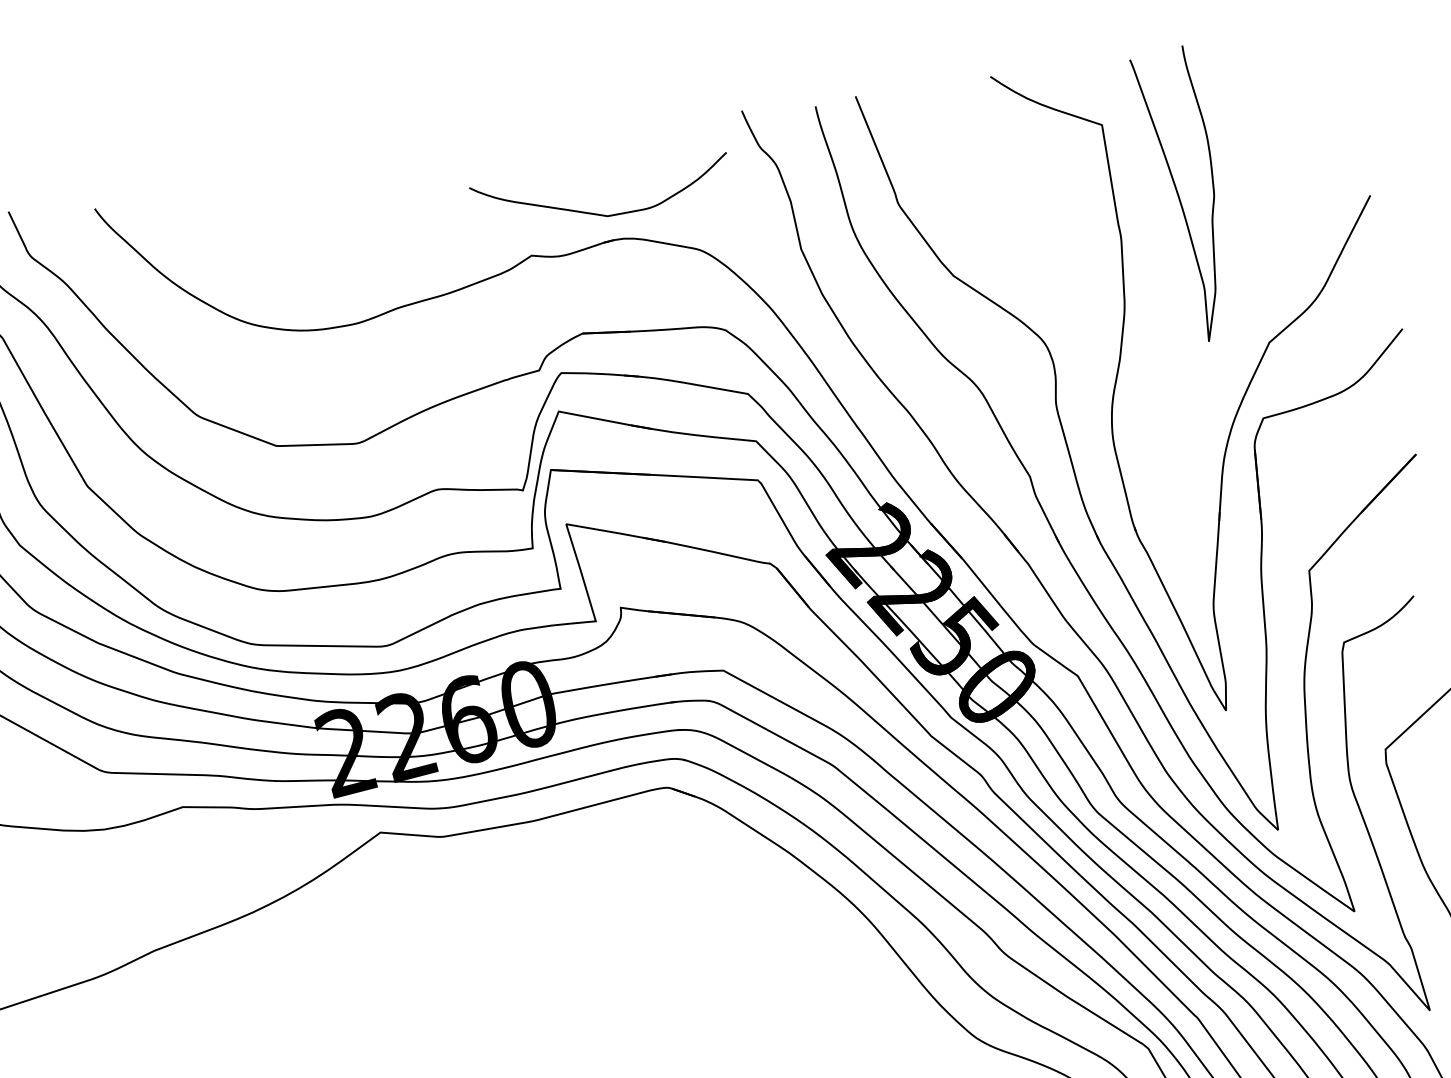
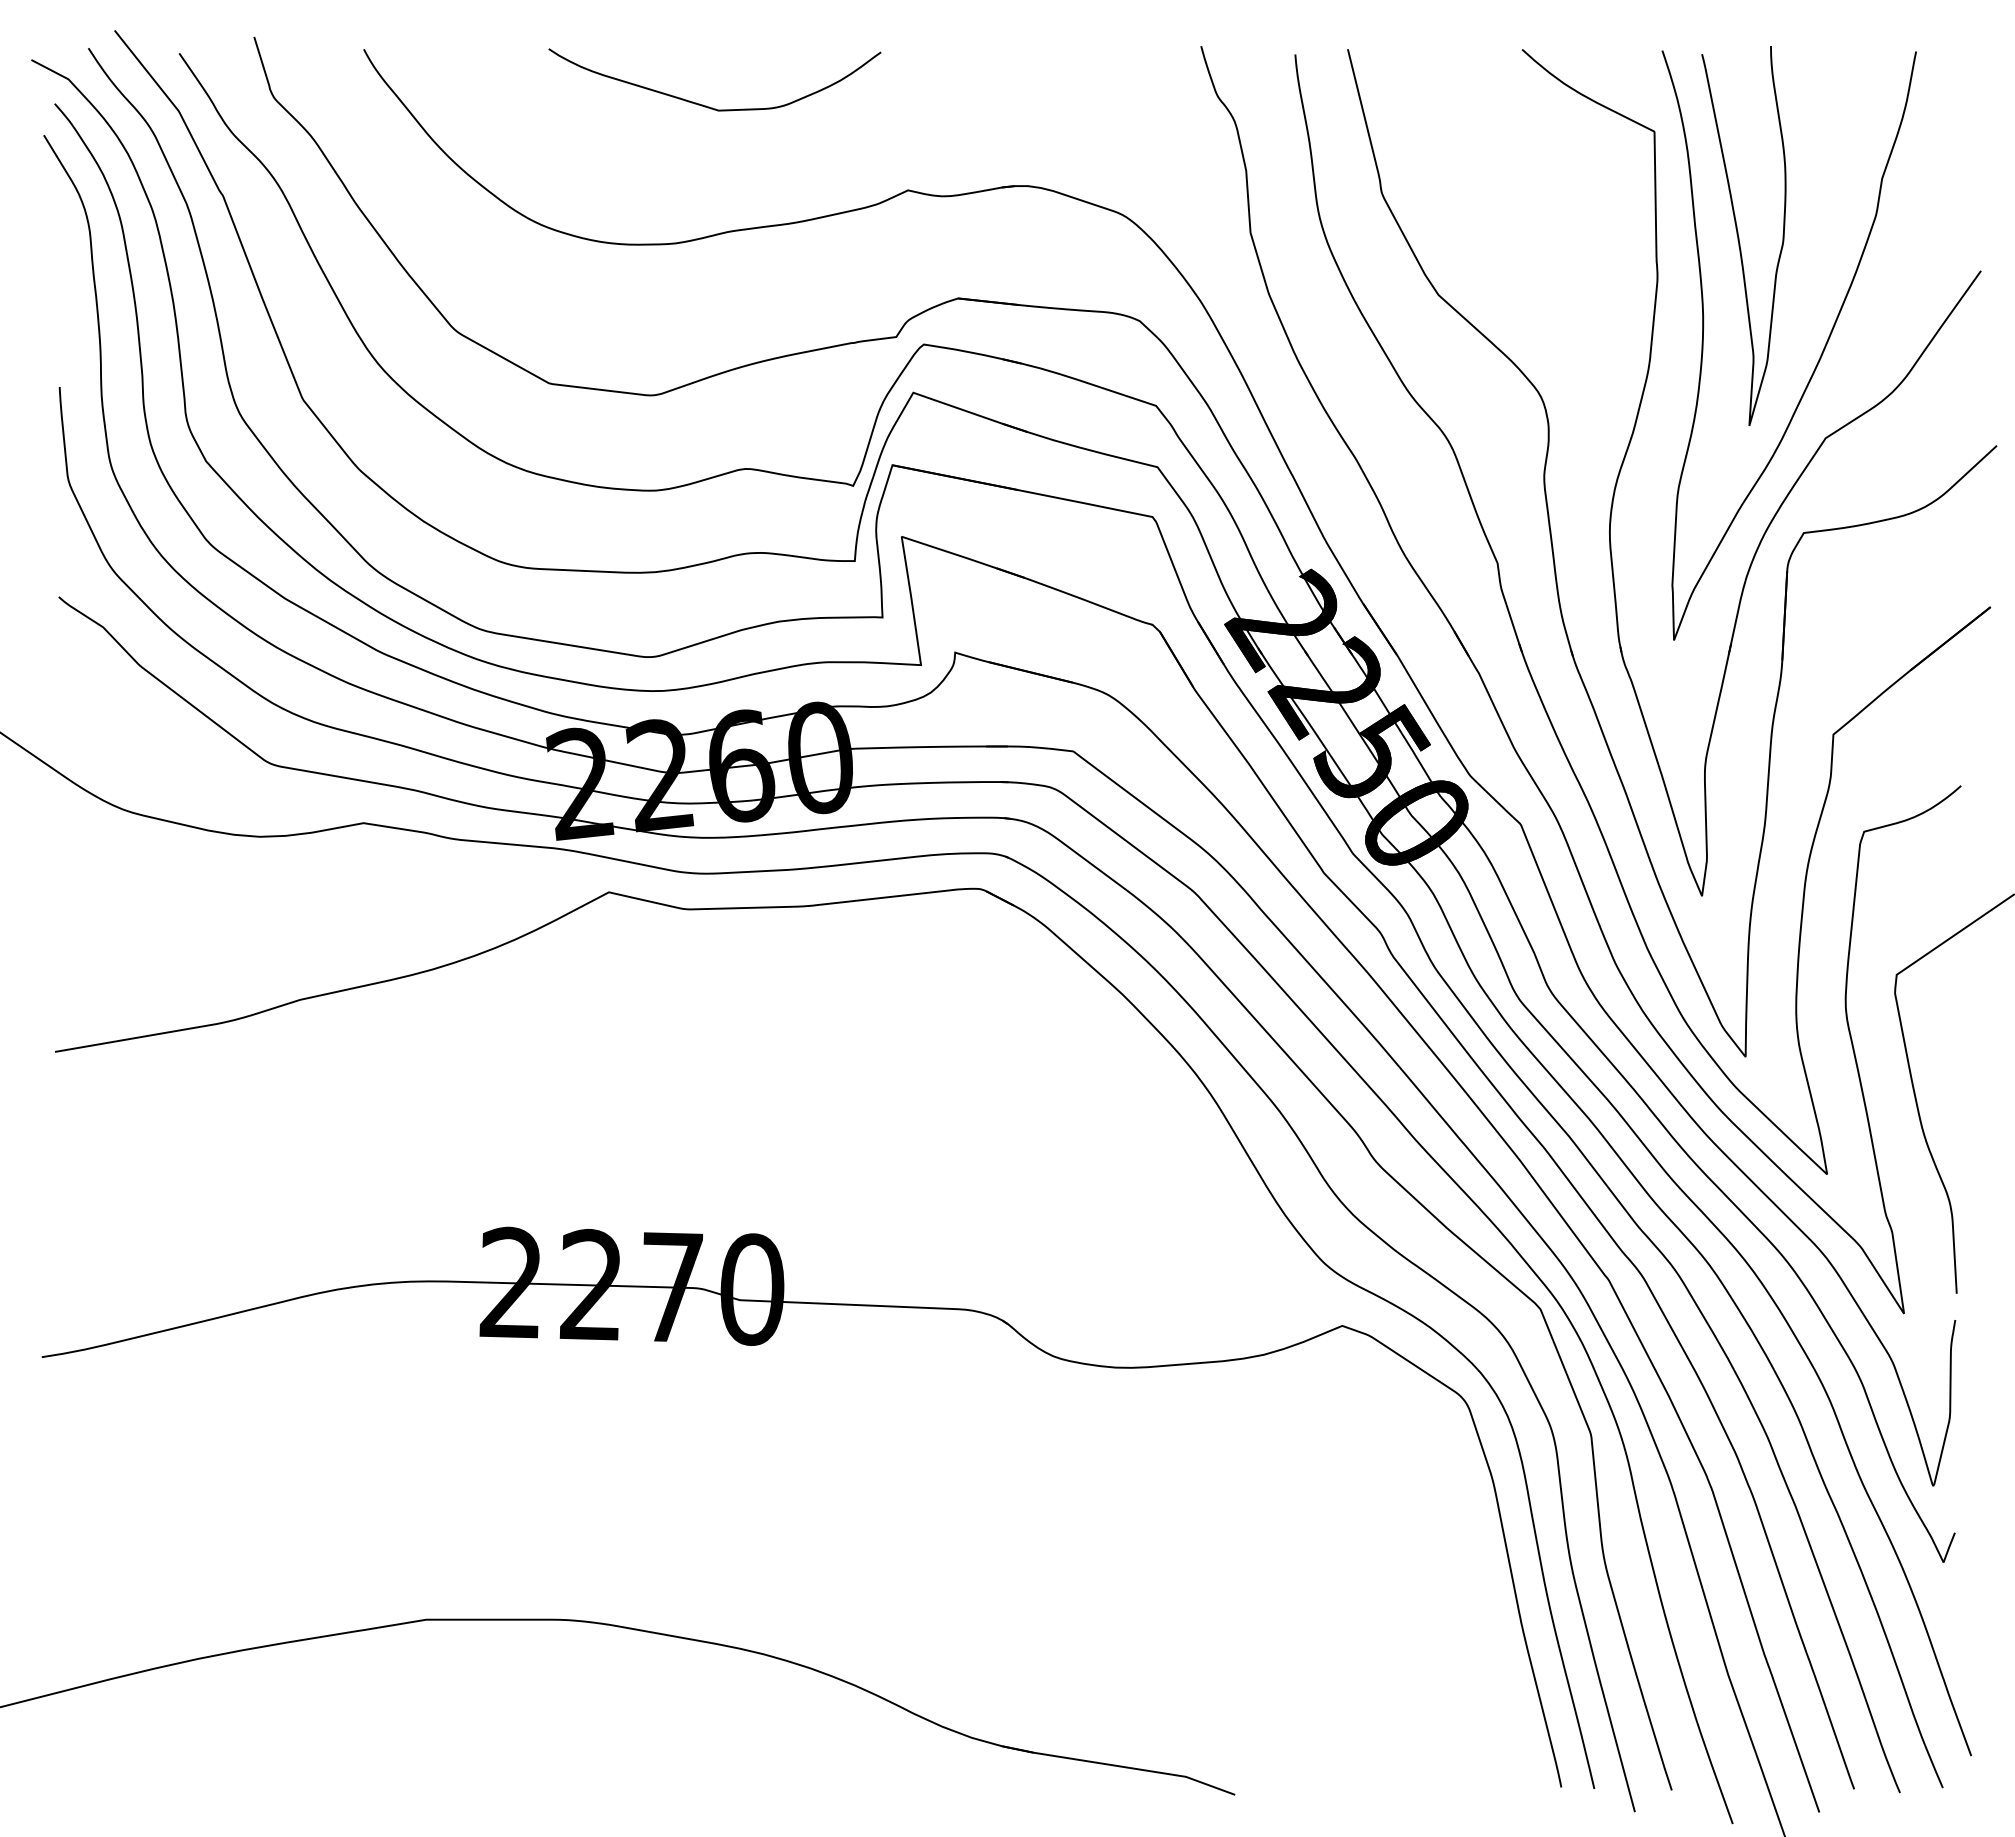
curve: (597, 213) -> (706, 105), moved
curve: (1254, 282) -> (1818, 359), added

